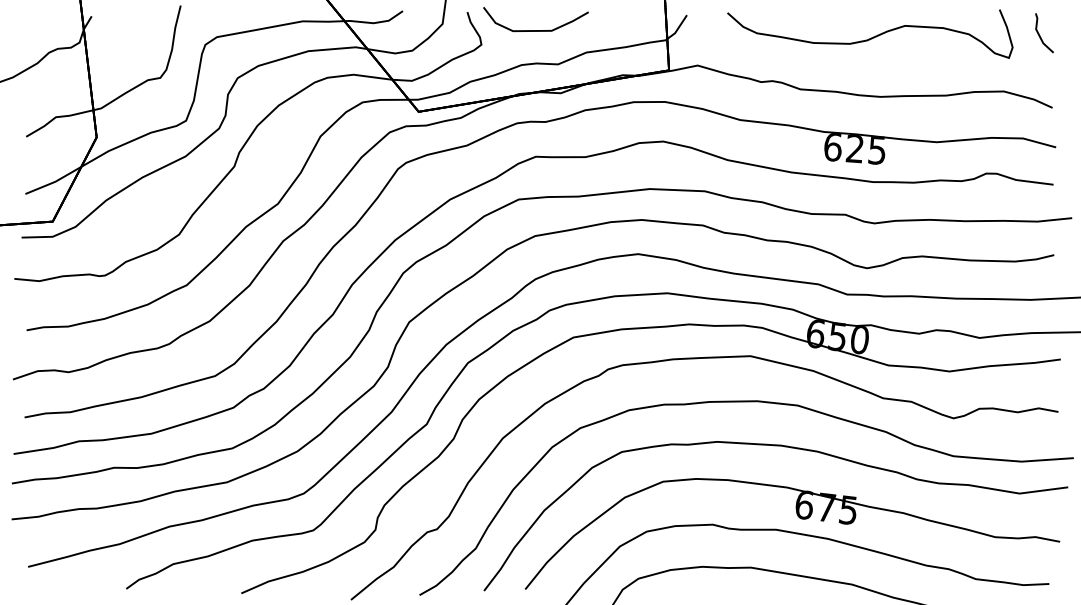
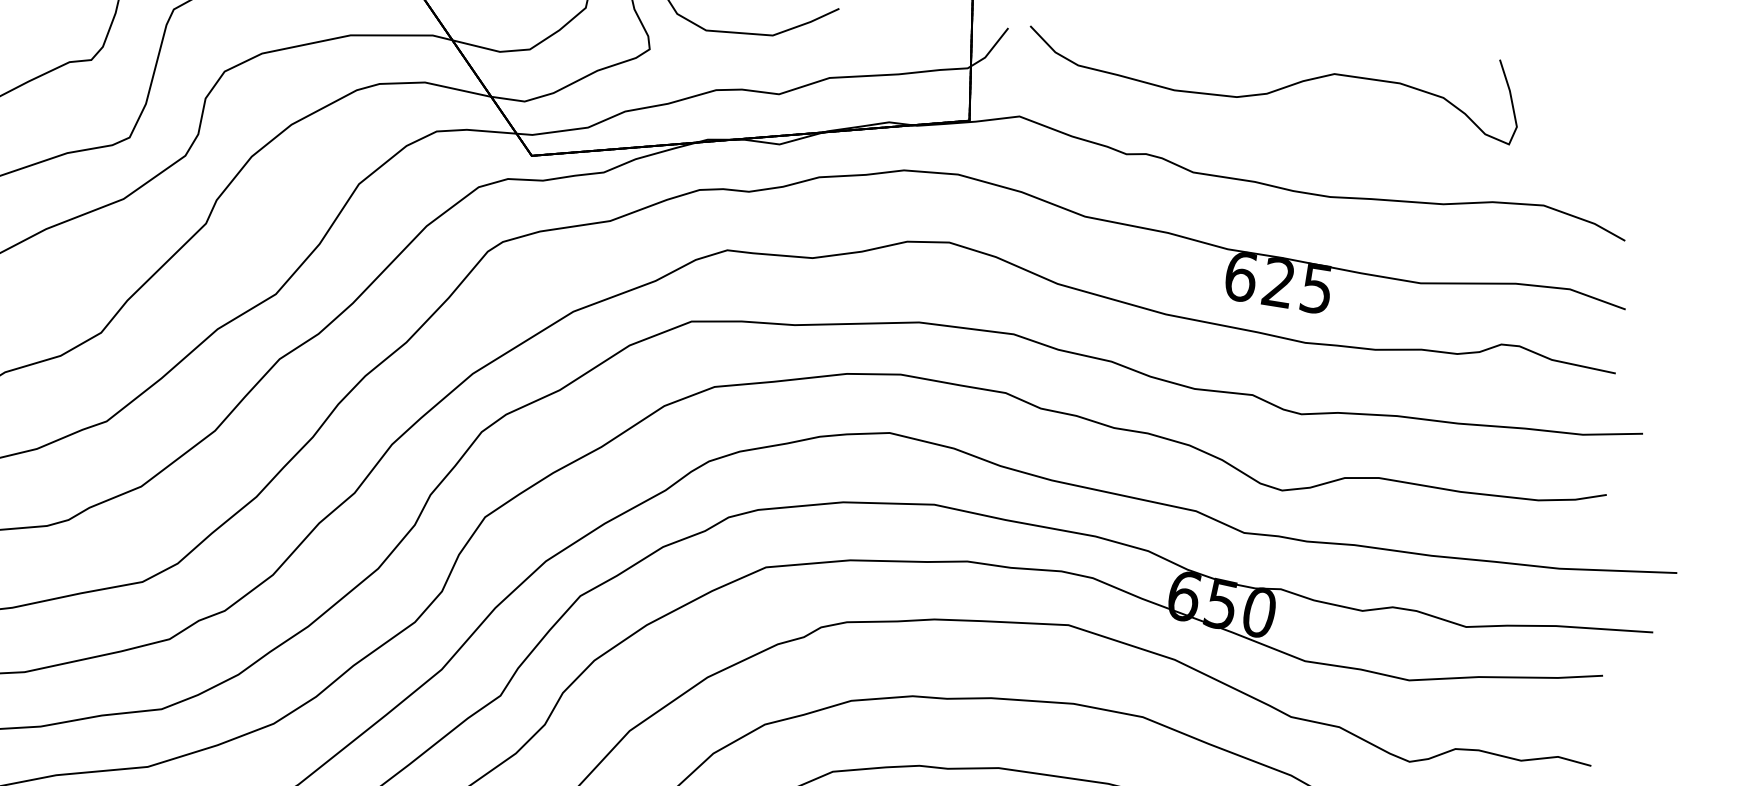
line: (1040, 35) -> (1614, 114), removed
curve: (871, 37) -> (1274, 89), moved

